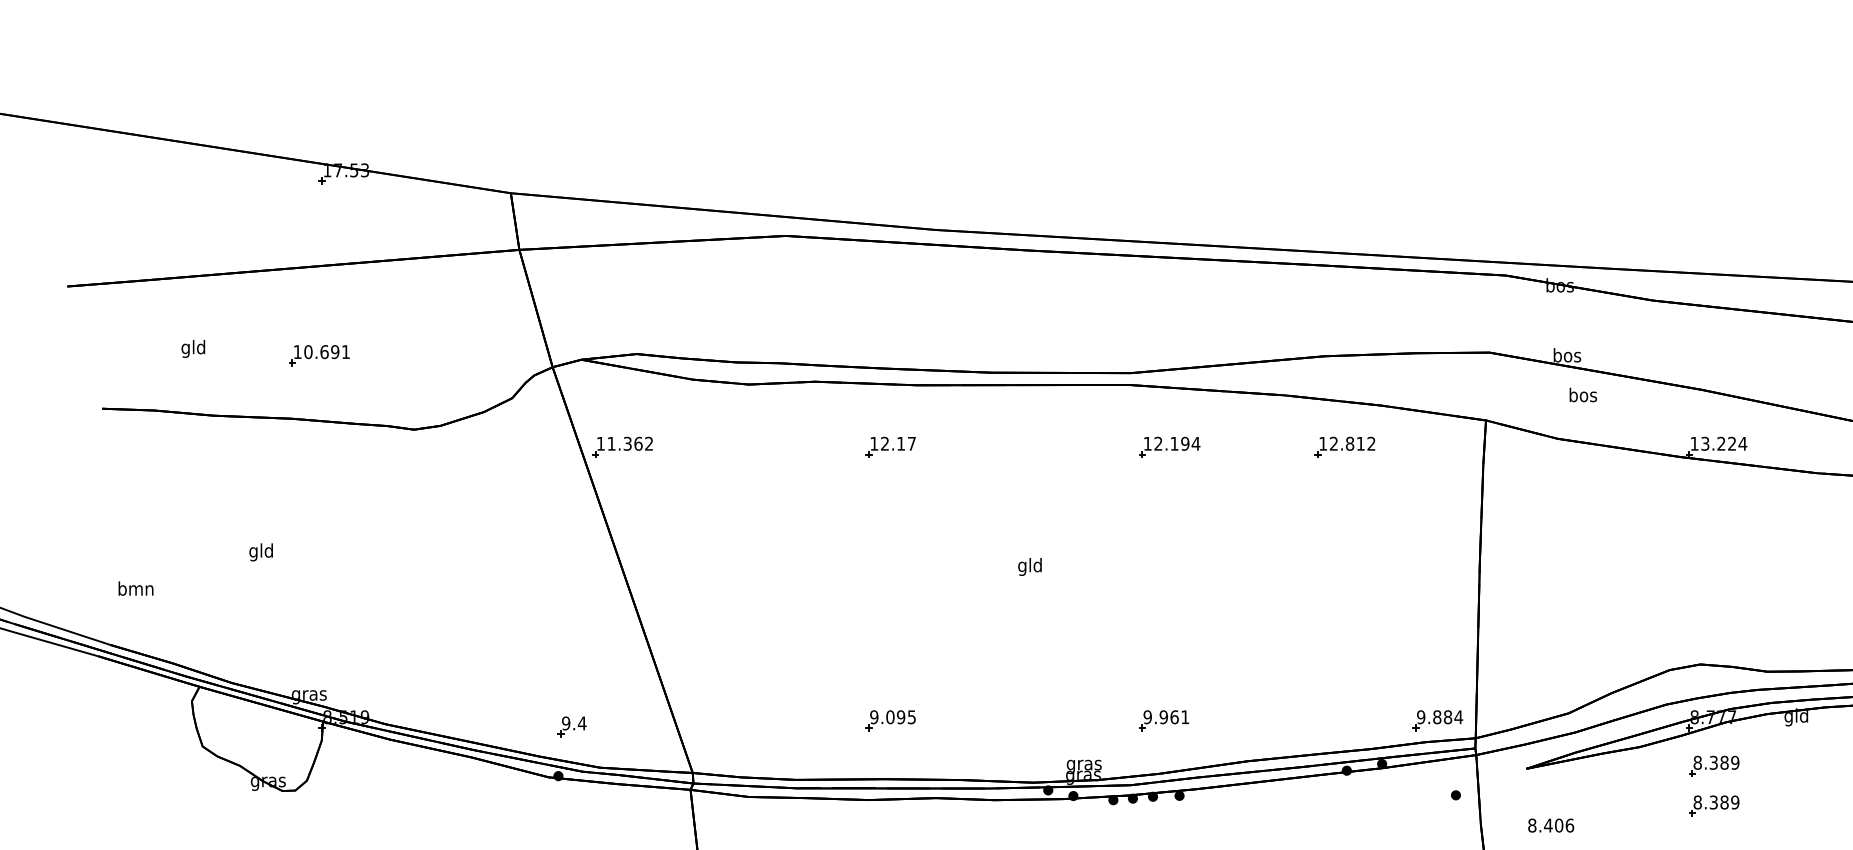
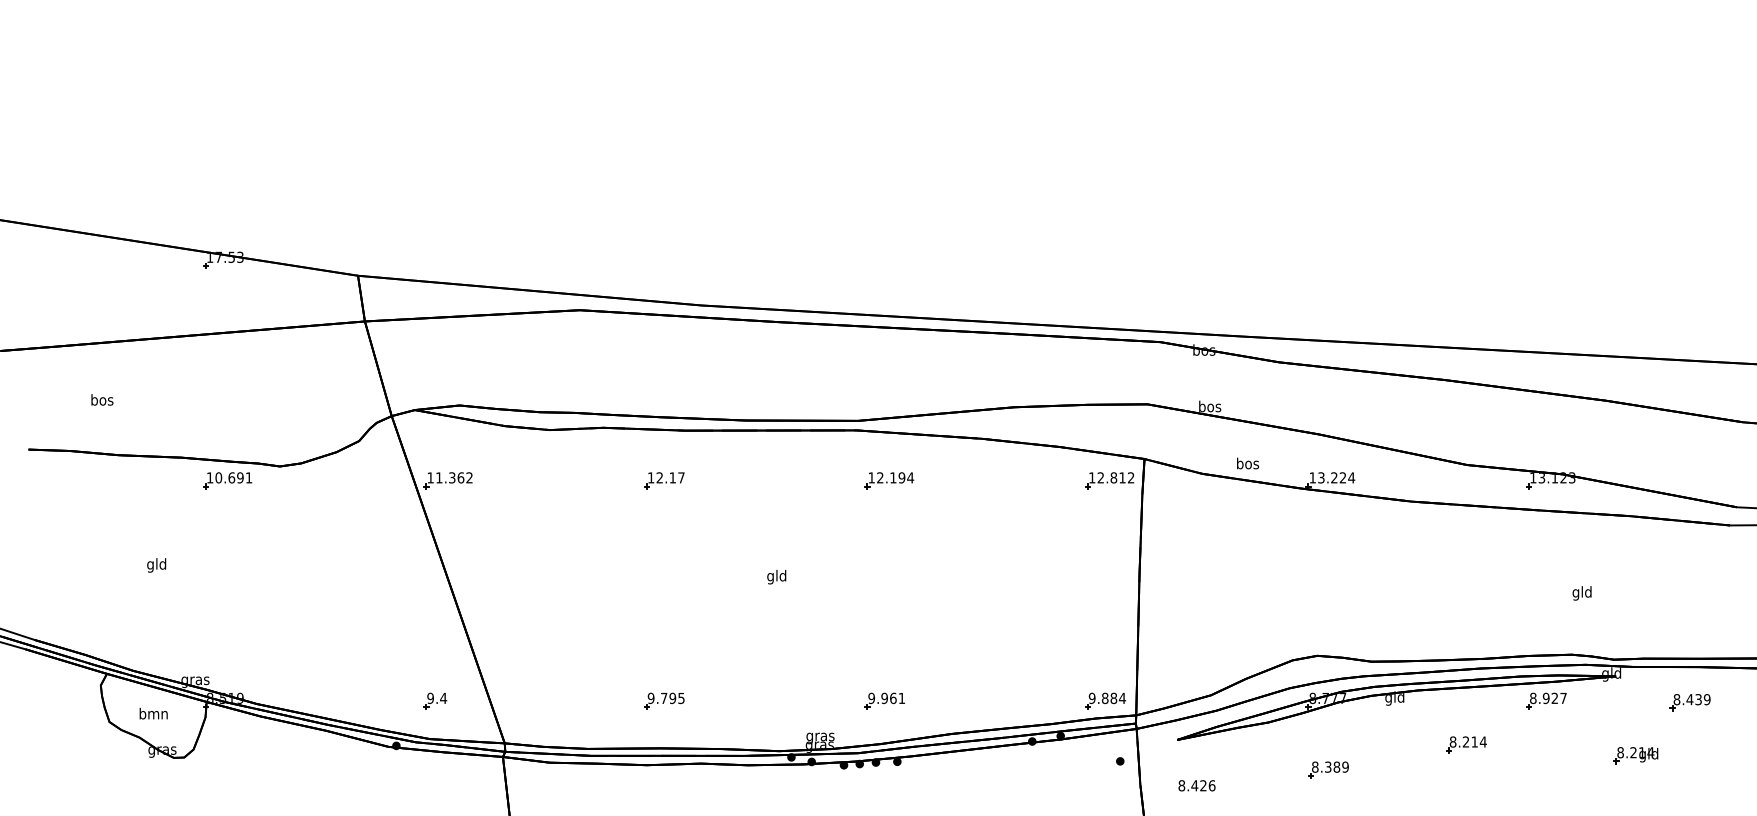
text: (194, 349) -> (102, 401), gld -> bos
part: (319, 355) -> (227, 480), moved
text: (1582, 394) -> (1247, 463), moved
part: (1344, 447) -> (1109, 480), moved
text: (135, 588) -> (153, 713), moved
text: (889, 717) -> (663, 698), 9.095 -> 9.795
part: (572, 726) -> (435, 700), moved
part: (1714, 765) -> (1328, 737), removed
text: (1559, 825) -> (1203, 785), 8.406 -> 8.426

